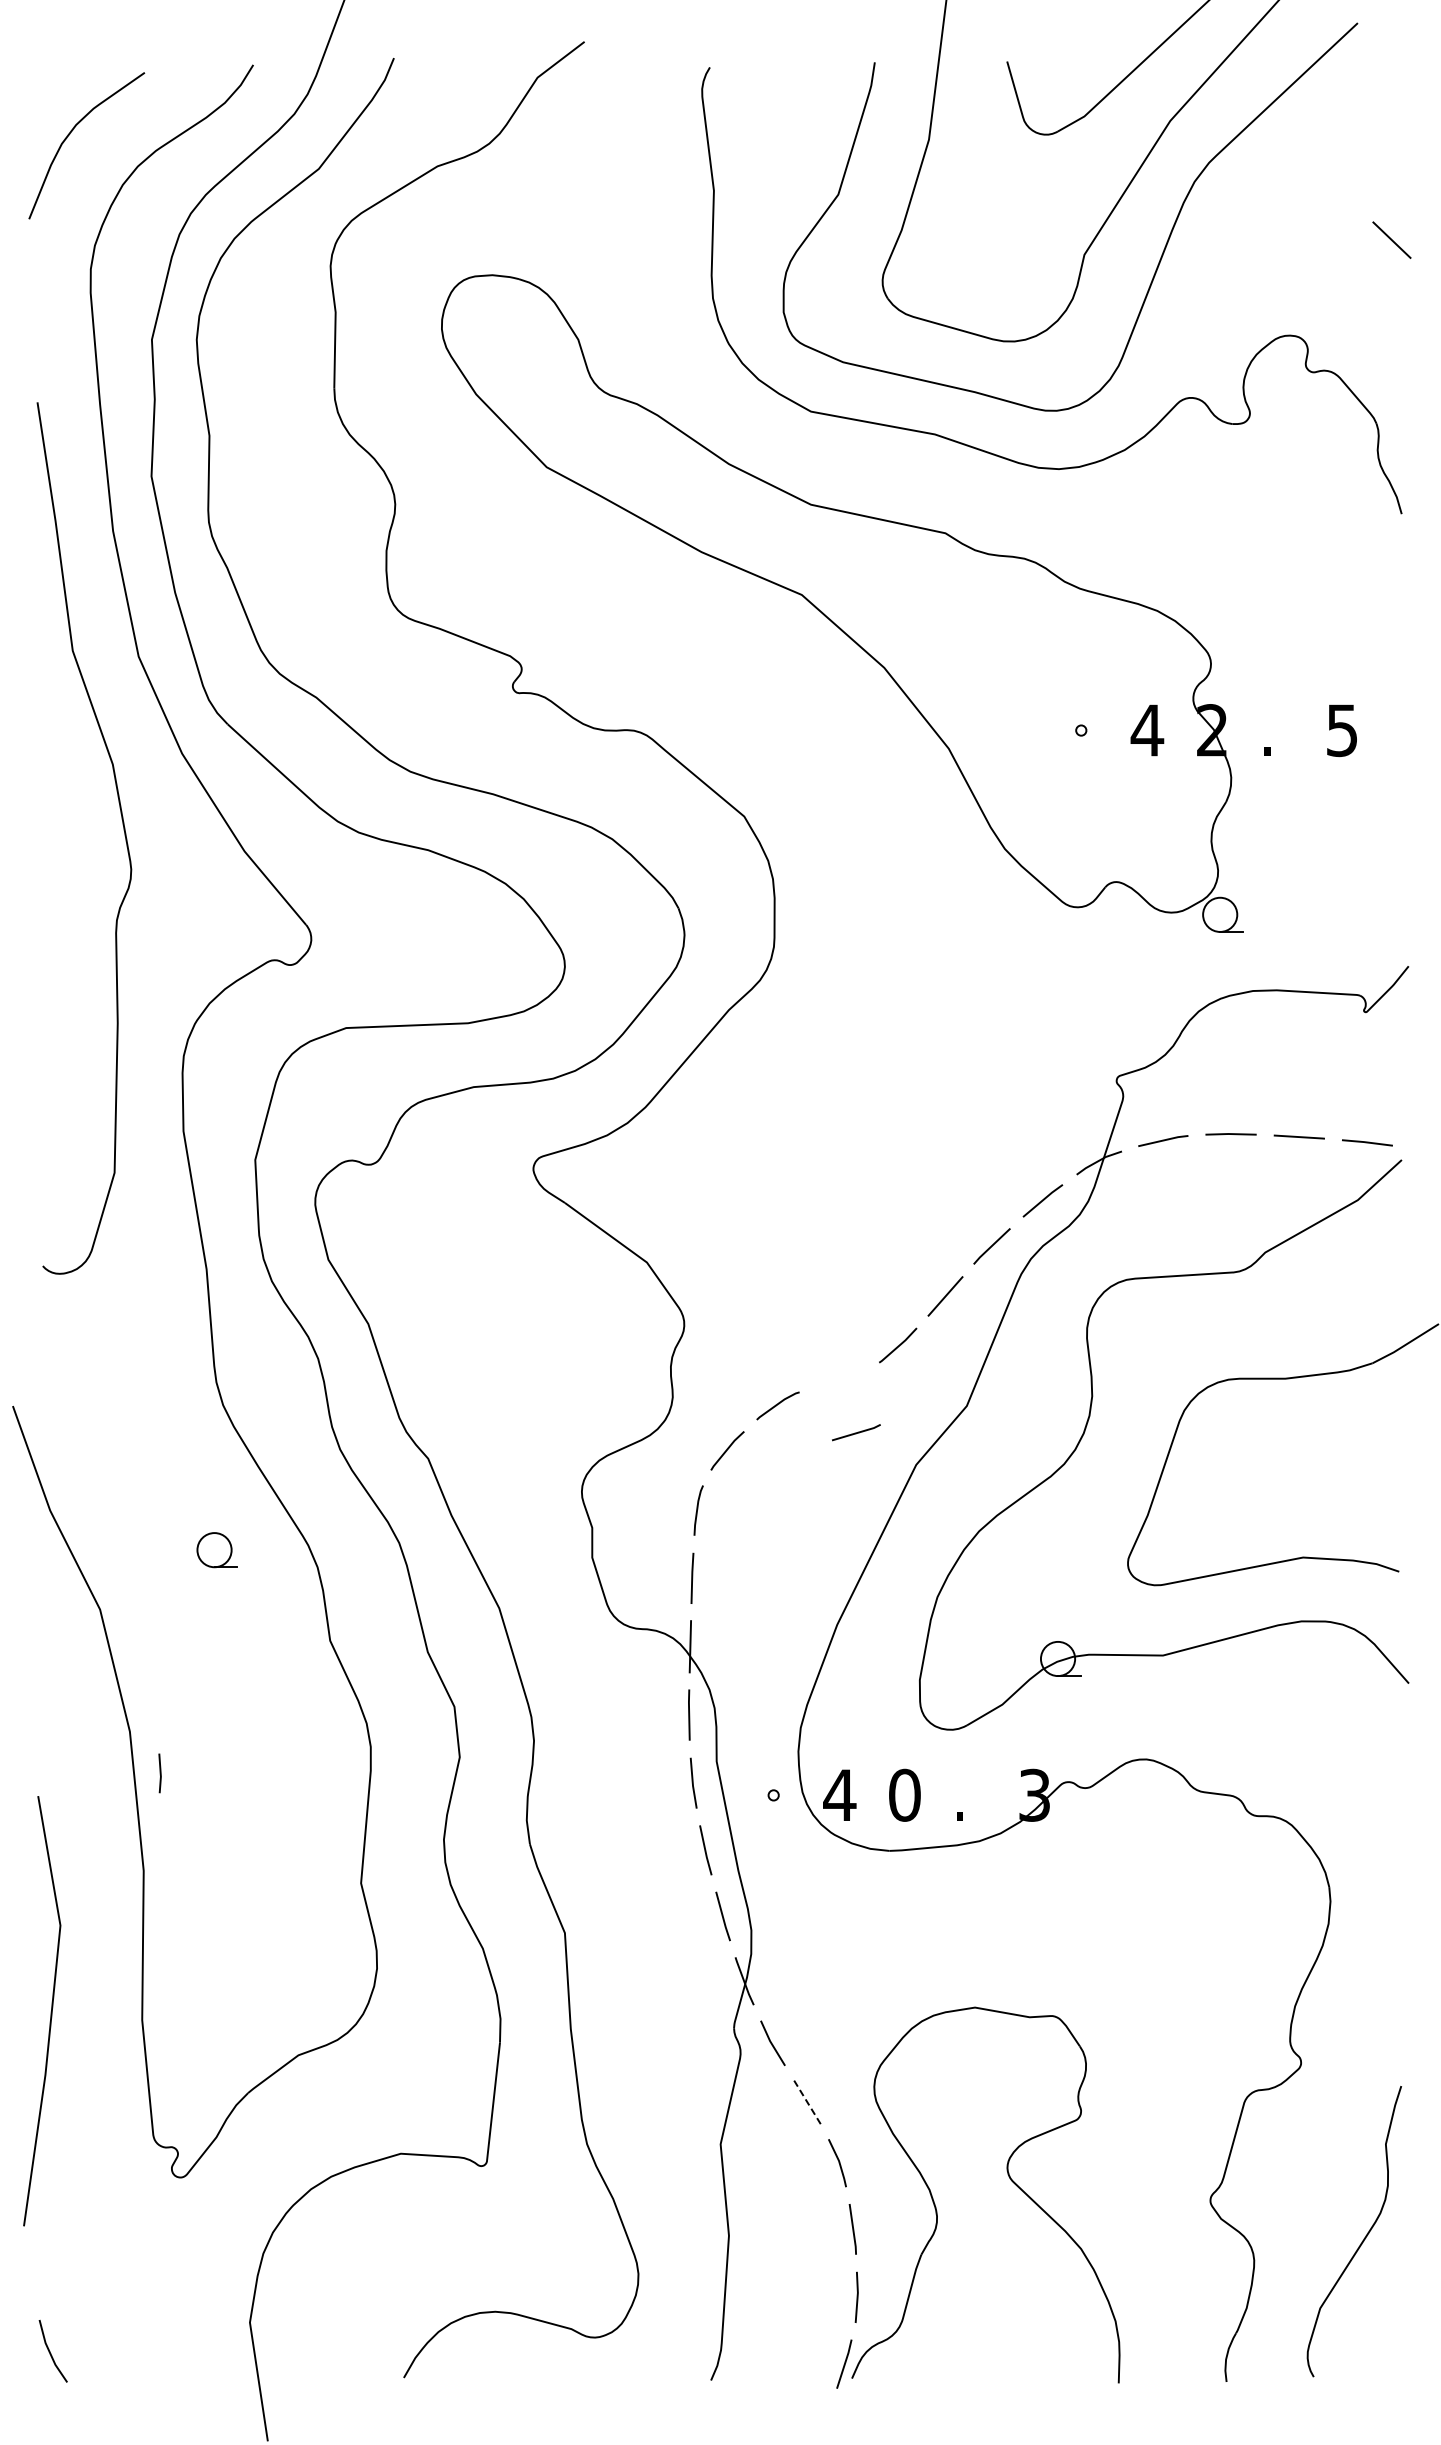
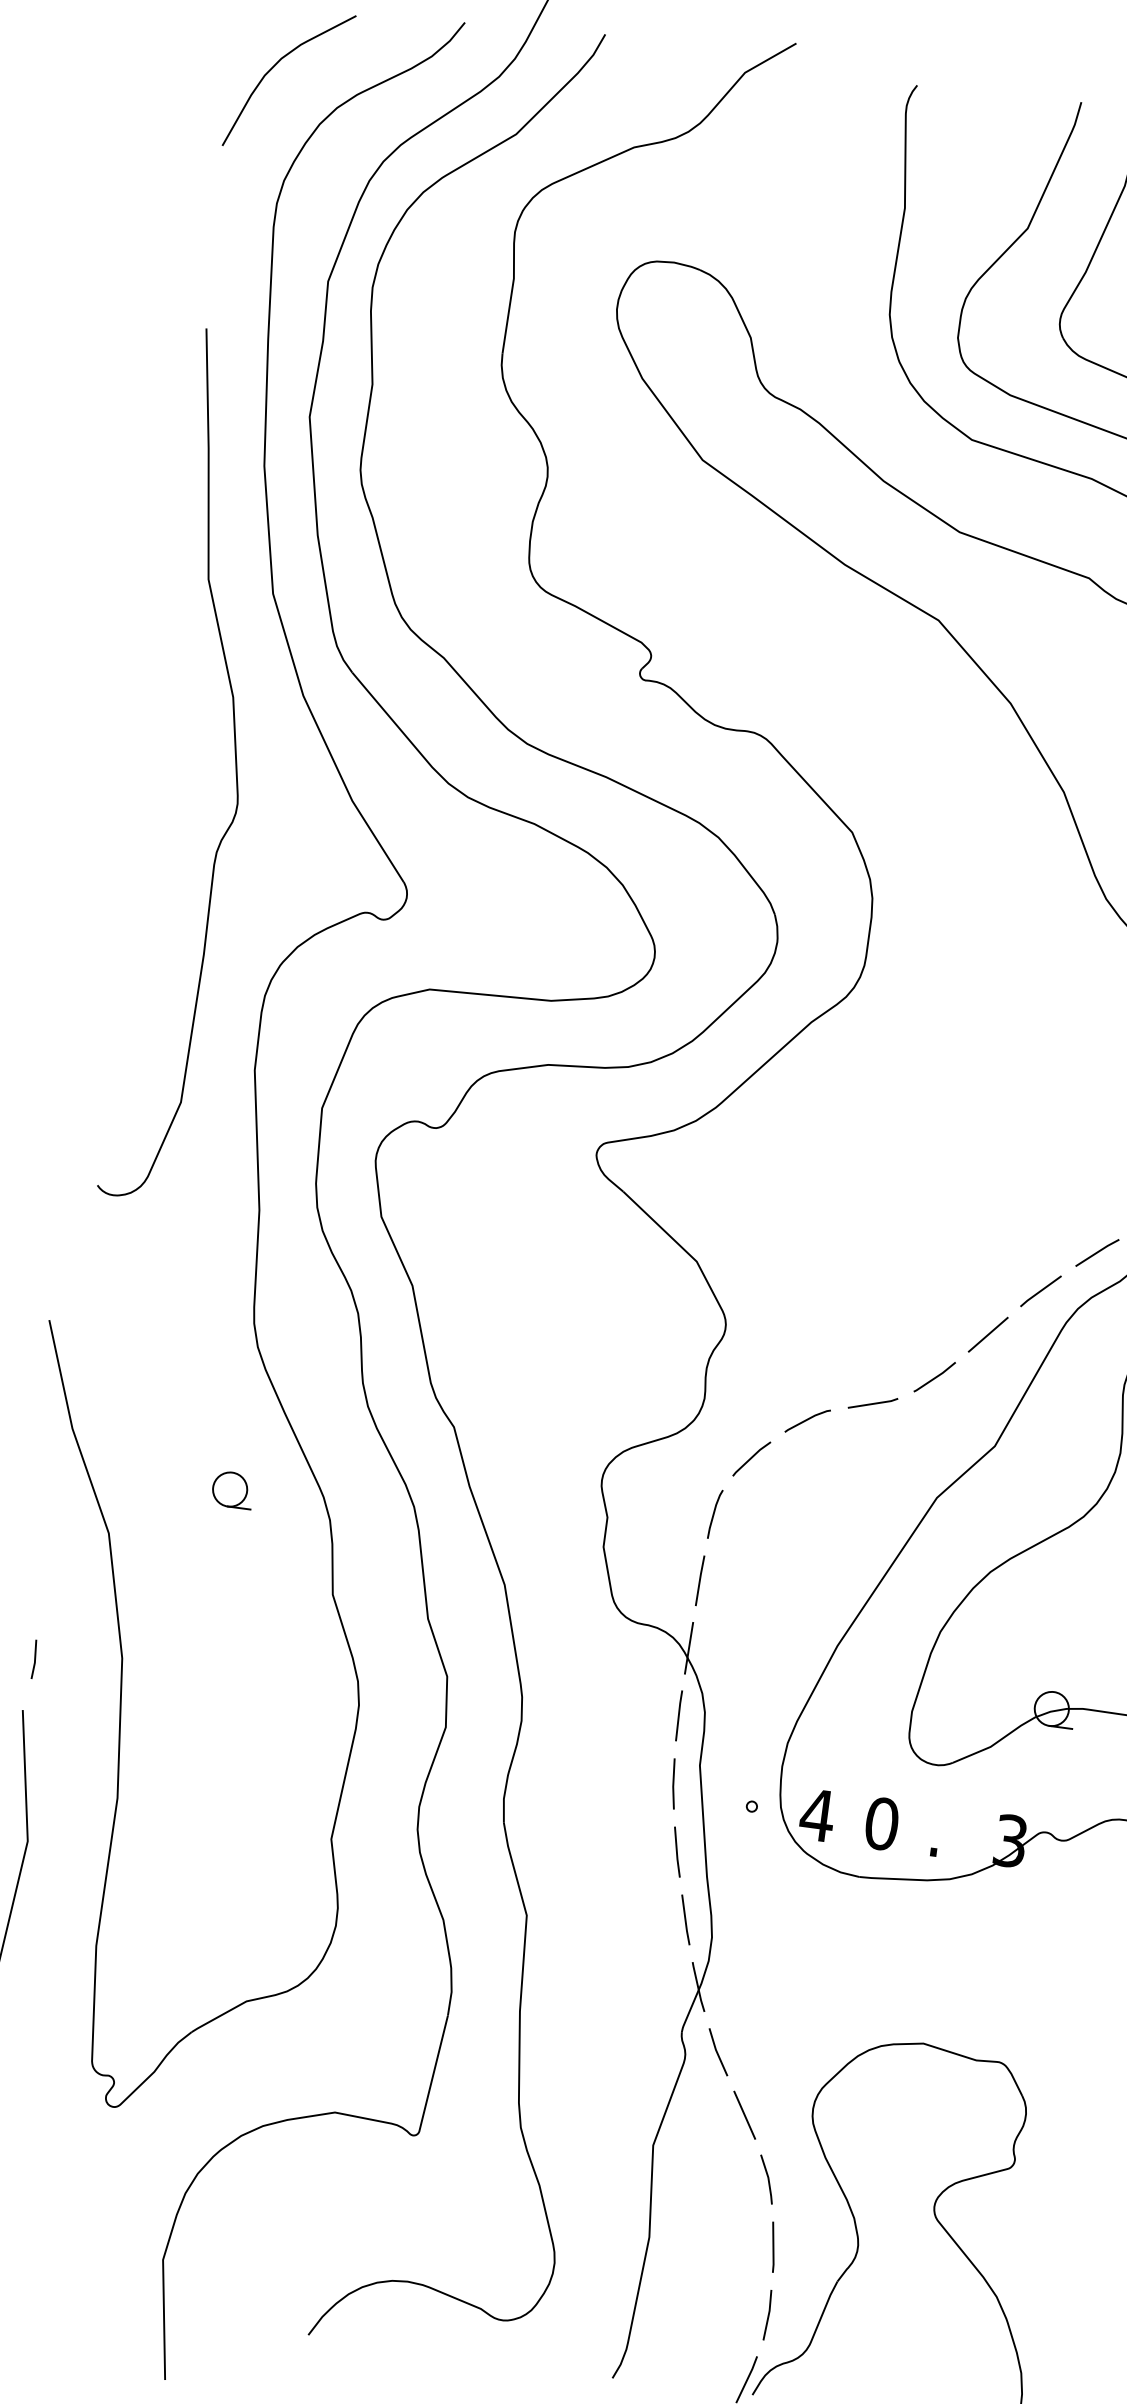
line: (856, 1432) -> (873, 1403), moved
line: (159, 1773) -> (33, 1659), moved
line: (807, 2102) -> (744, 2115), dashed -> solid

